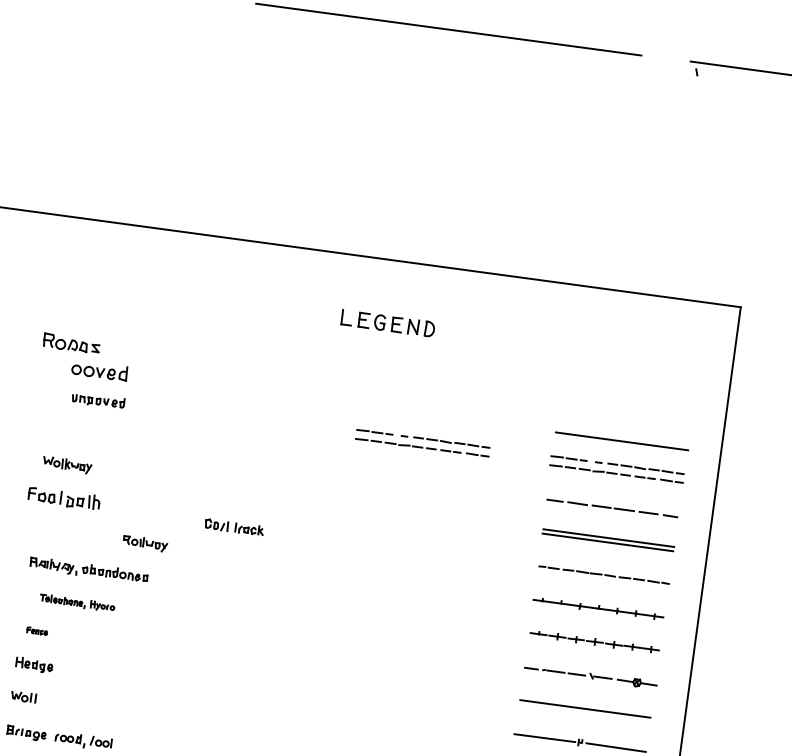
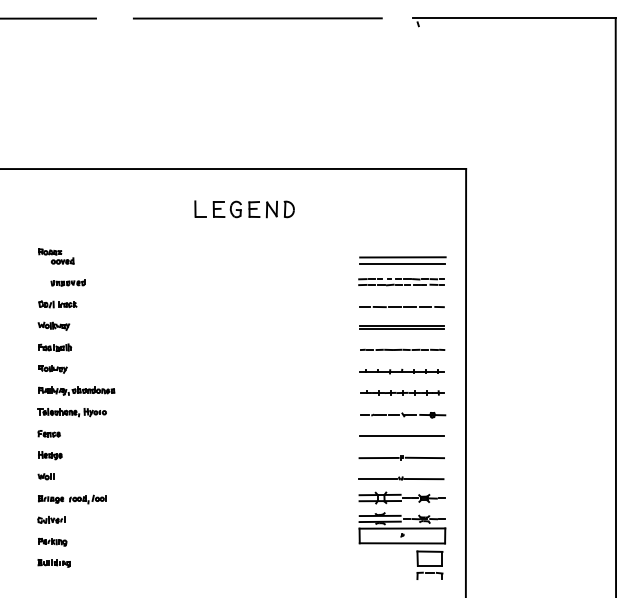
part: (387, 323) -> (244, 209), size x1.67
part: (85, 357) -> (56, 256), size x0.62
line: (623, 431) -> (402, 257), added
part: (422, 443) -> (276, 282), removed
part: (65, 498) -> (55, 347), size x0.71
part: (233, 527) -> (57, 304), moved
part: (144, 543) -> (52, 369), moved
part: (76, 602) -> (71, 412), size x1.43
part: (36, 630) -> (48, 433), size x1.67

